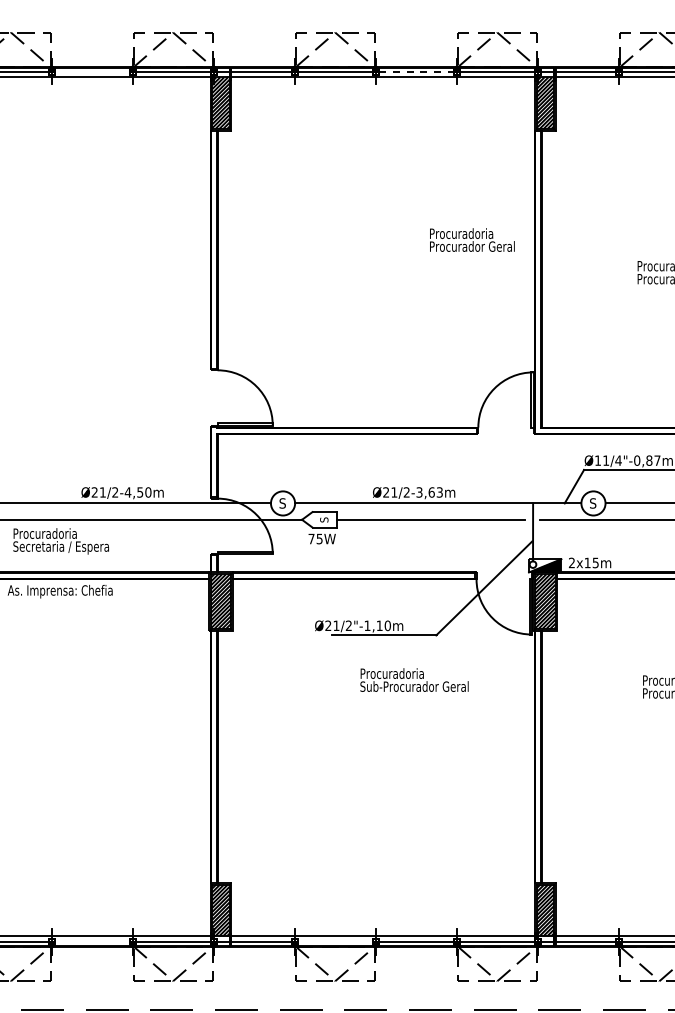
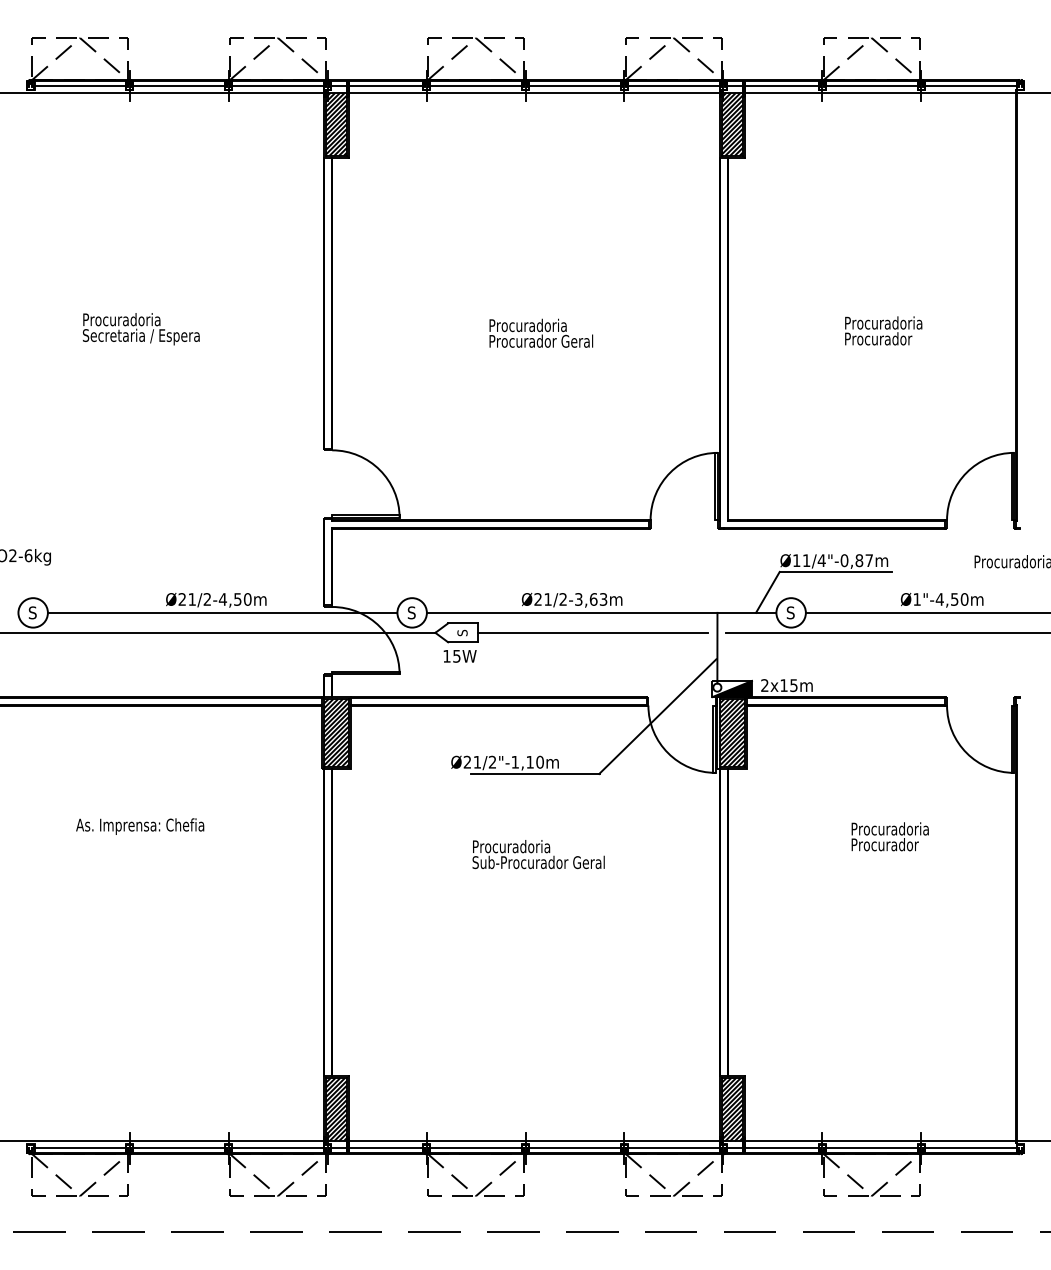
line: (91, 72) -> (178, 86), added
line: (416, 72) -> (575, 86), dashed -> solid
text: (472, 239) -> (541, 332), moved
text: (311, 539) -> (446, 656), 75W -> 15W
text: (61, 541) -> (141, 329), moved
text: (60, 591) -> (140, 826), moved
text: (414, 680) -> (538, 854), moved
line: (91, 941) -> (178, 1147), added
line: (334, 941) -> (475, 1147), added

